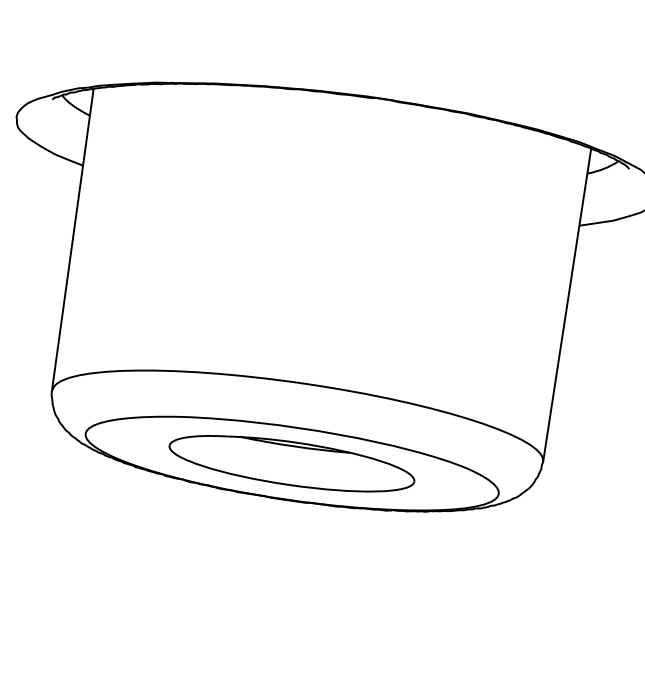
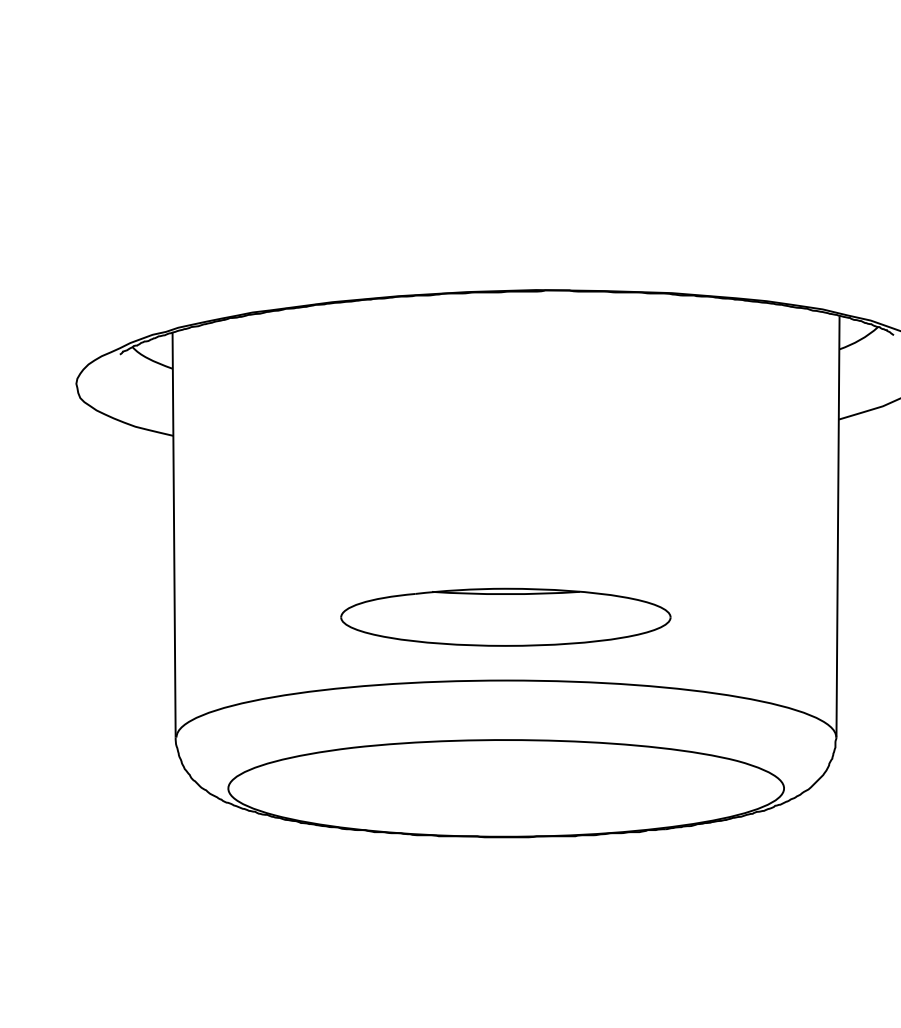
part: (291, 463) -> (505, 616), moved

